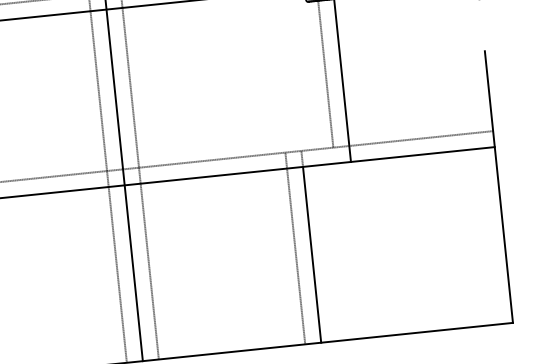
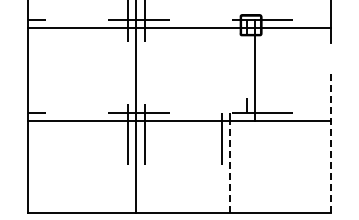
line: (498, 186) -> (330, 141), solid -> dashed
line: (311, 253) -> (229, 166), solid -> dashed

